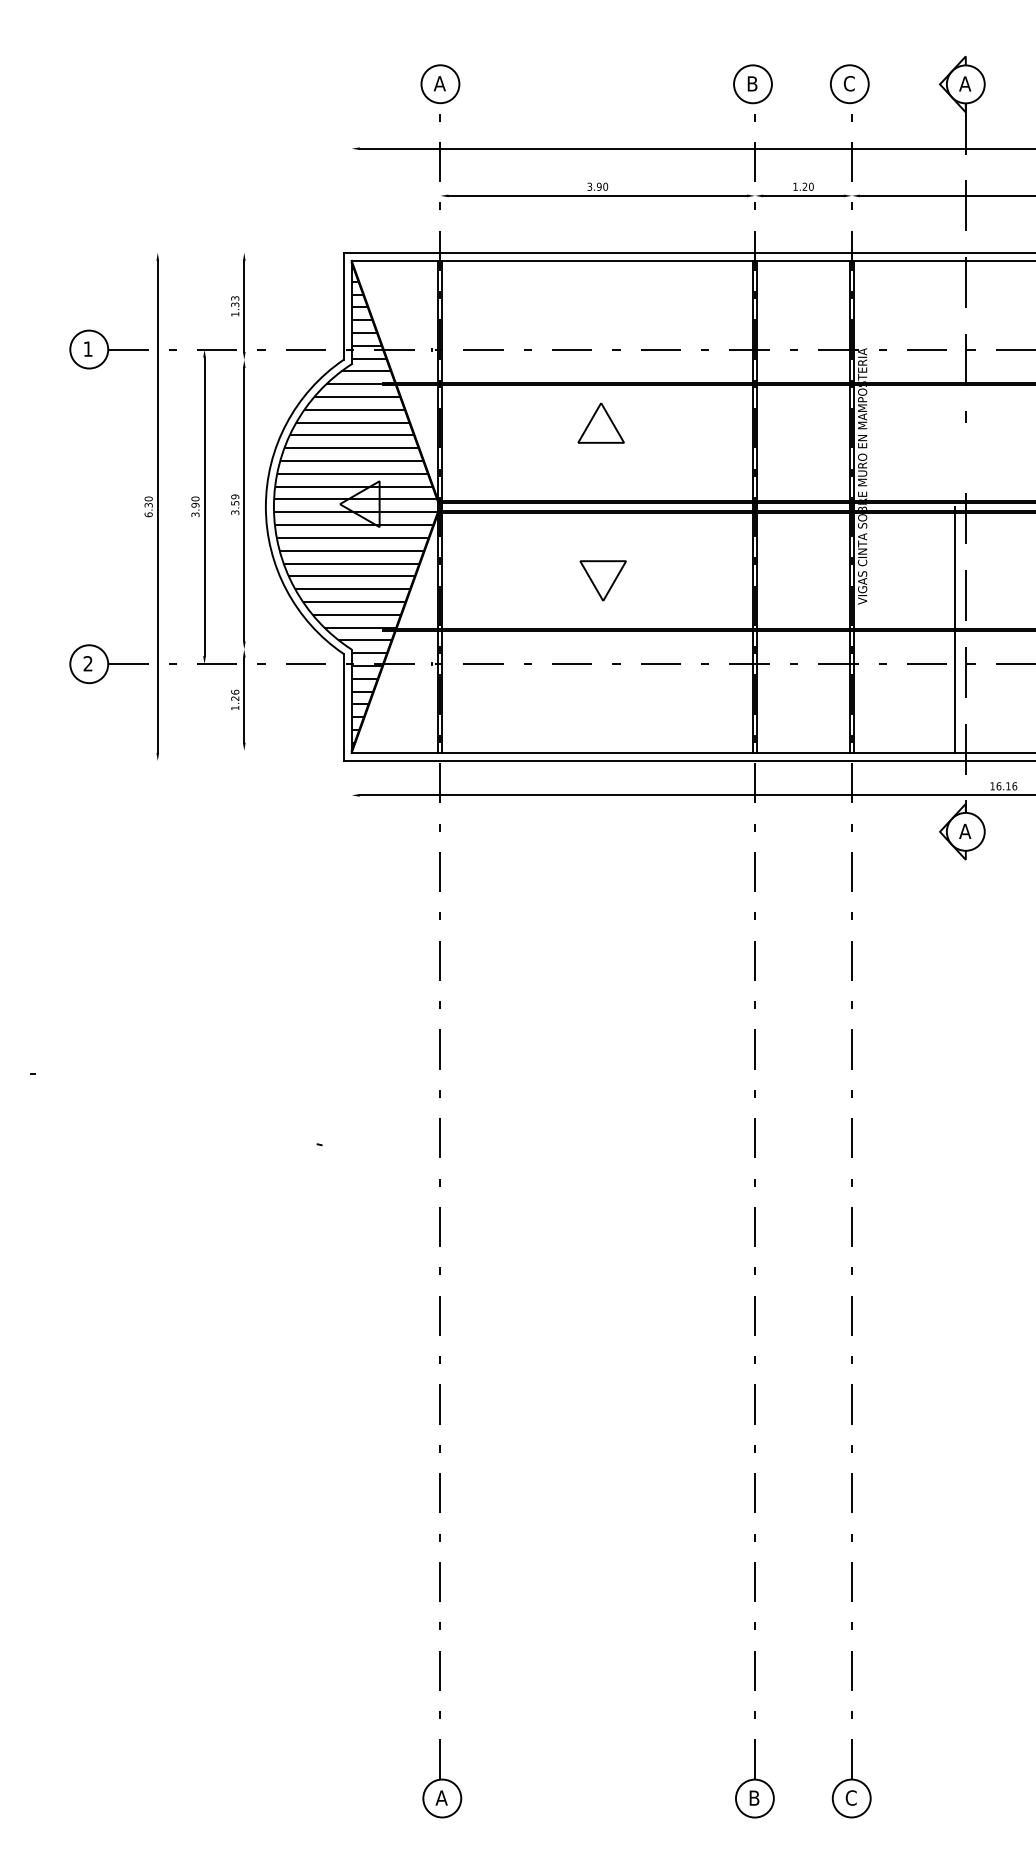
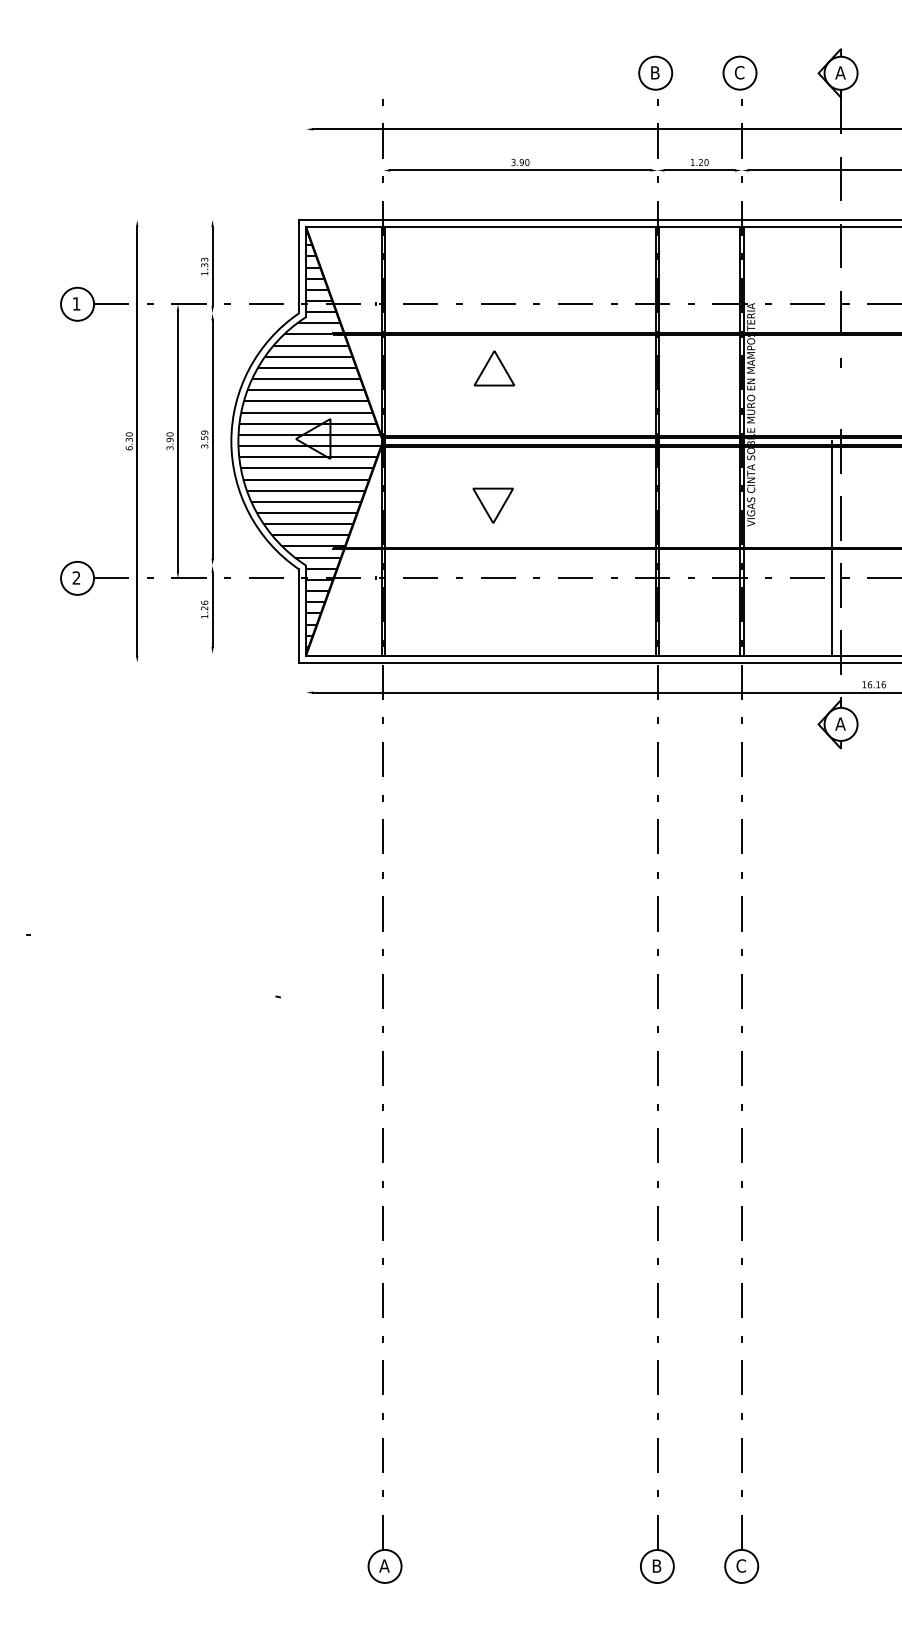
part: (440, 83) -> (383, 72), removed
part: (600, 423) -> (493, 368), moved
part: (602, 580) -> (492, 505), moved

